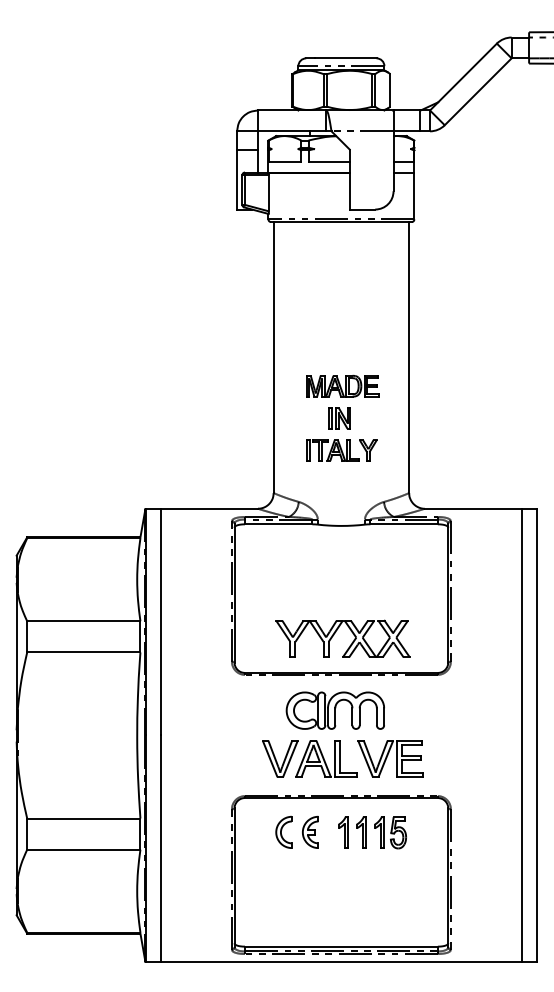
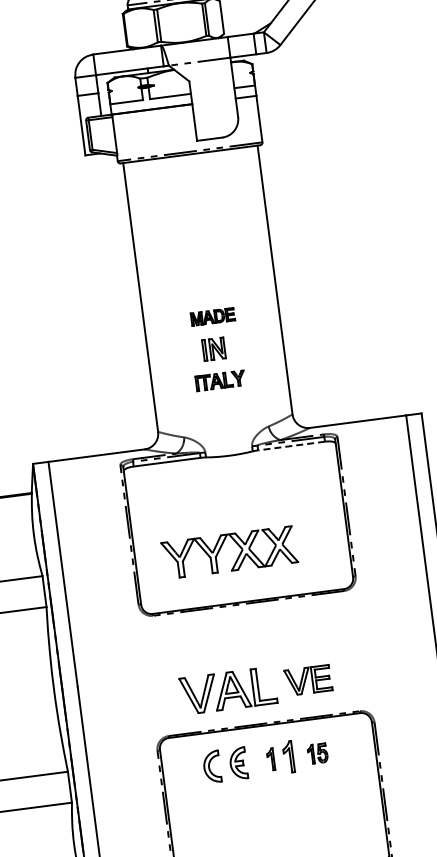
part: (342, 385) -> (212, 316), size x0.6
part: (341, 450) -> (219, 380), size x0.7
line: (404, 524) -> (291, 446), solid -> dashed
part: (336, 632) -> (222, 546), moved
part: (334, 710) -> (246, 639), removed
part: (390, 758) -> (308, 680), size x0.7
part: (343, 832) -> (271, 759), size x0.7
part: (390, 832) -> (317, 753), size x0.6

